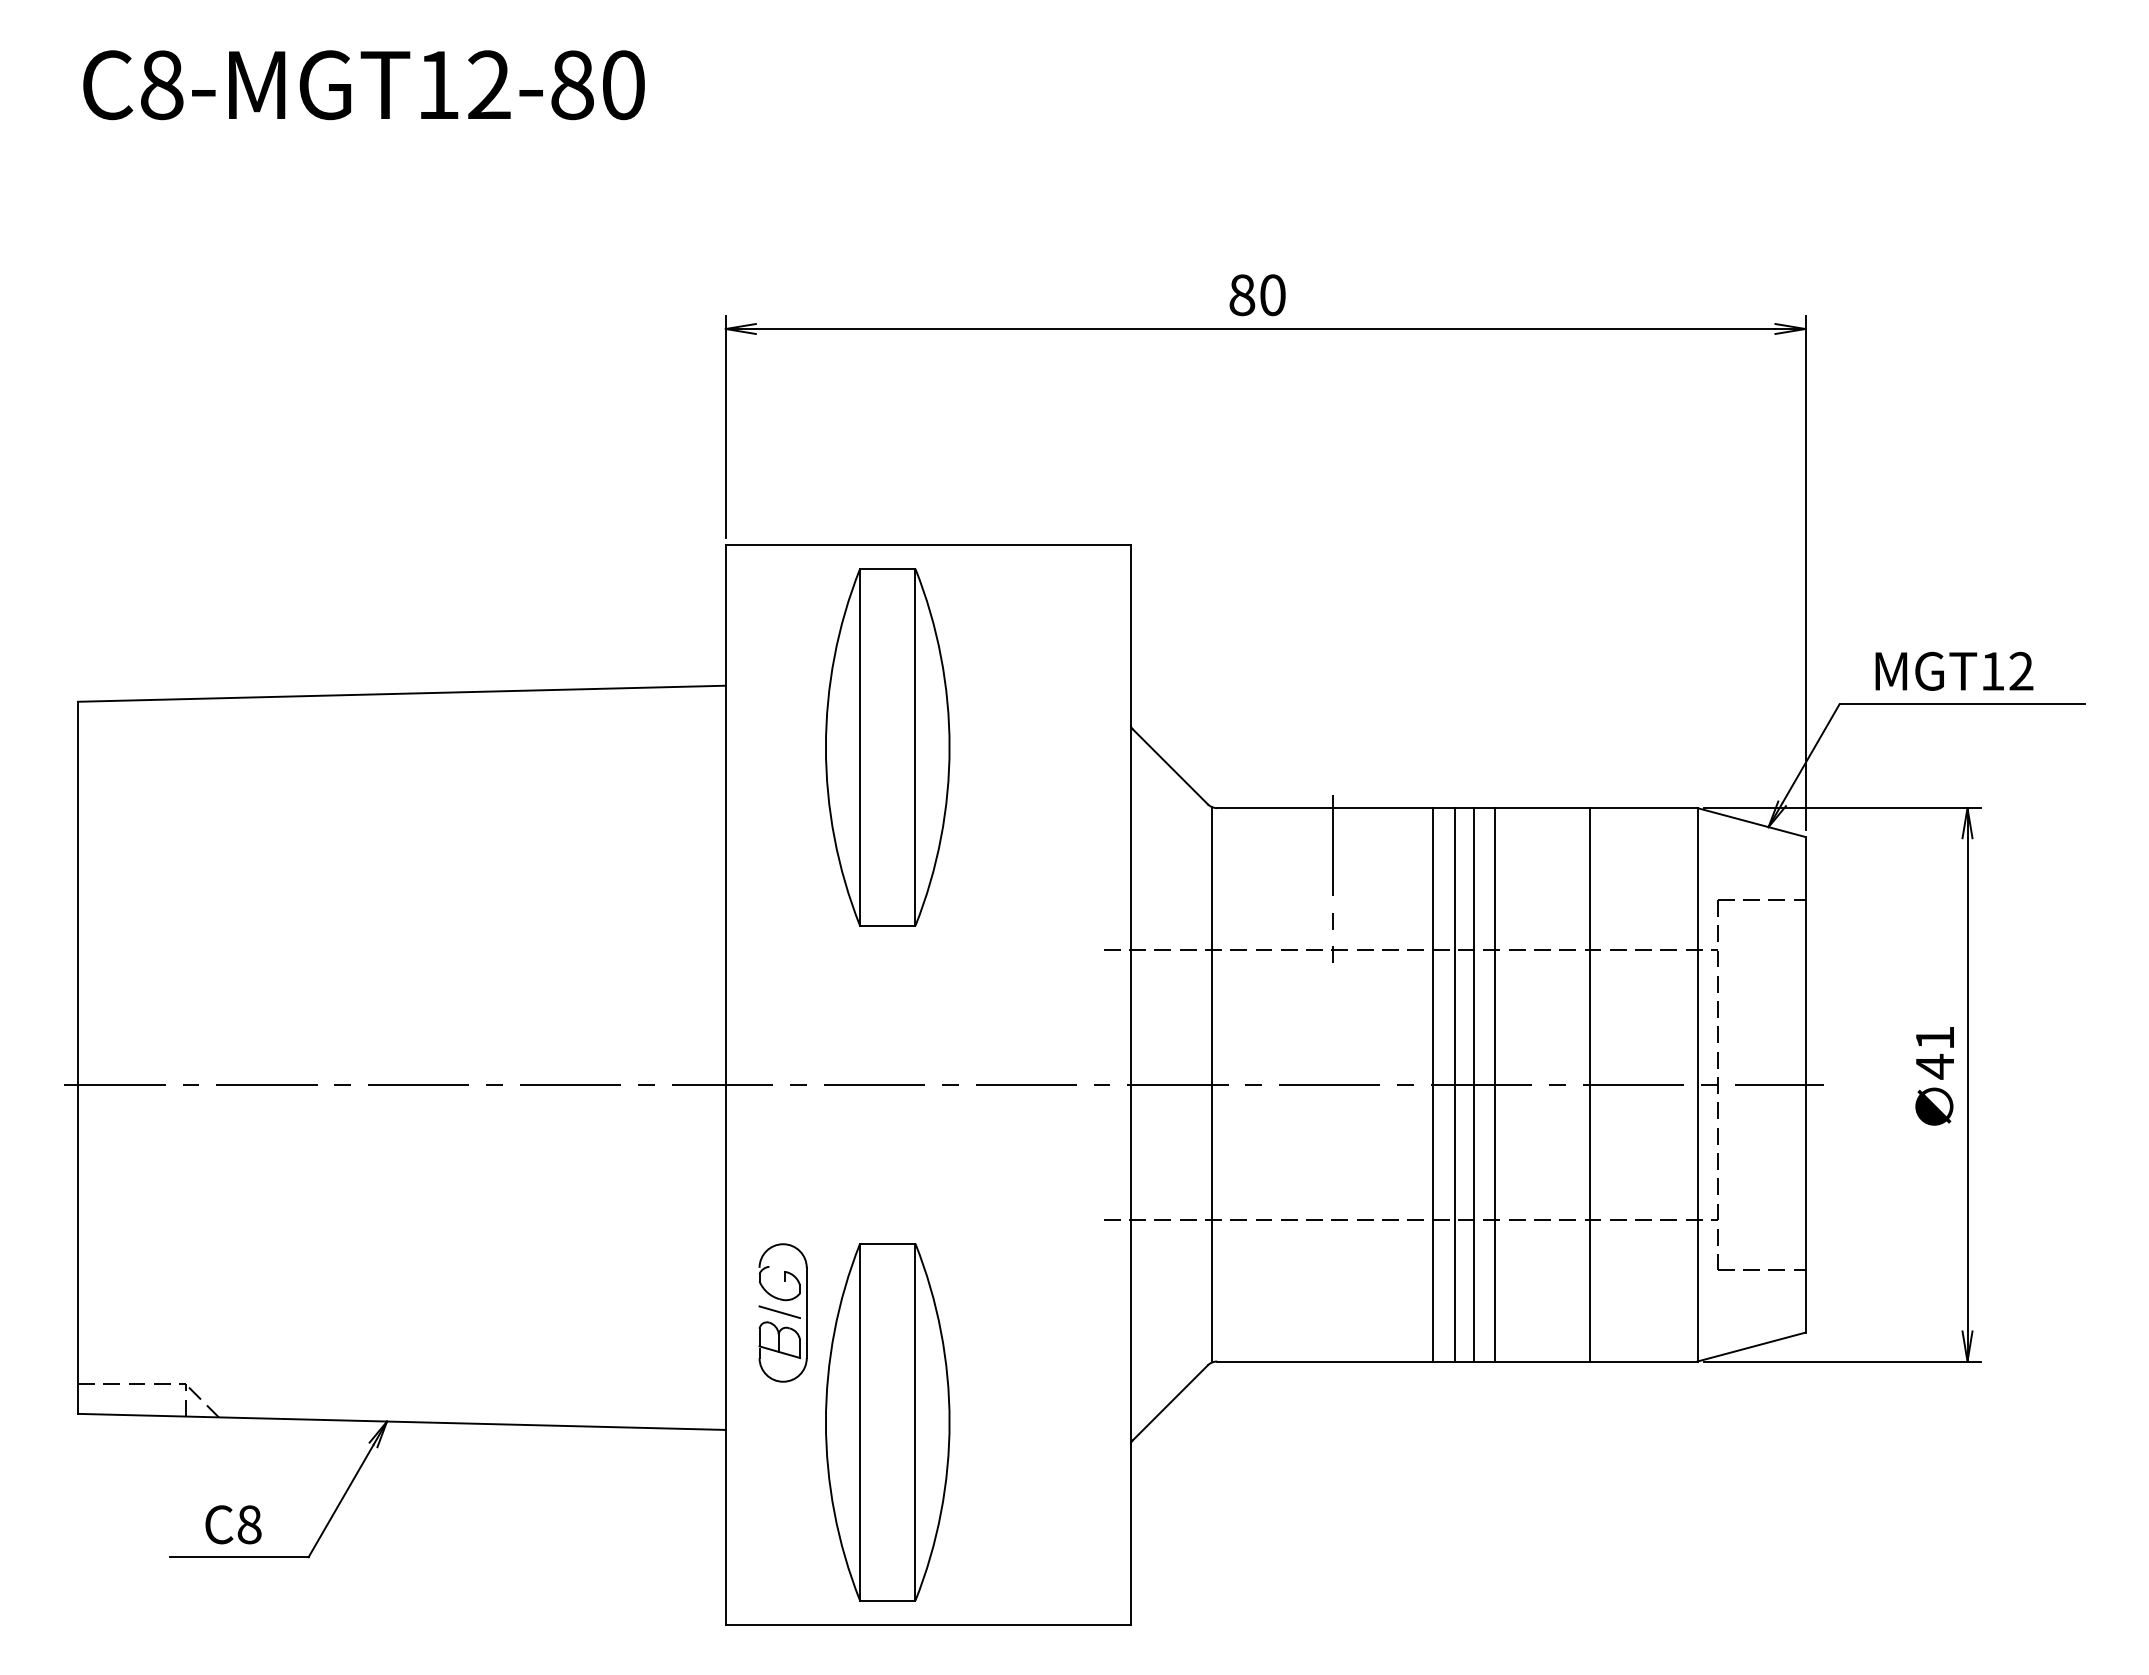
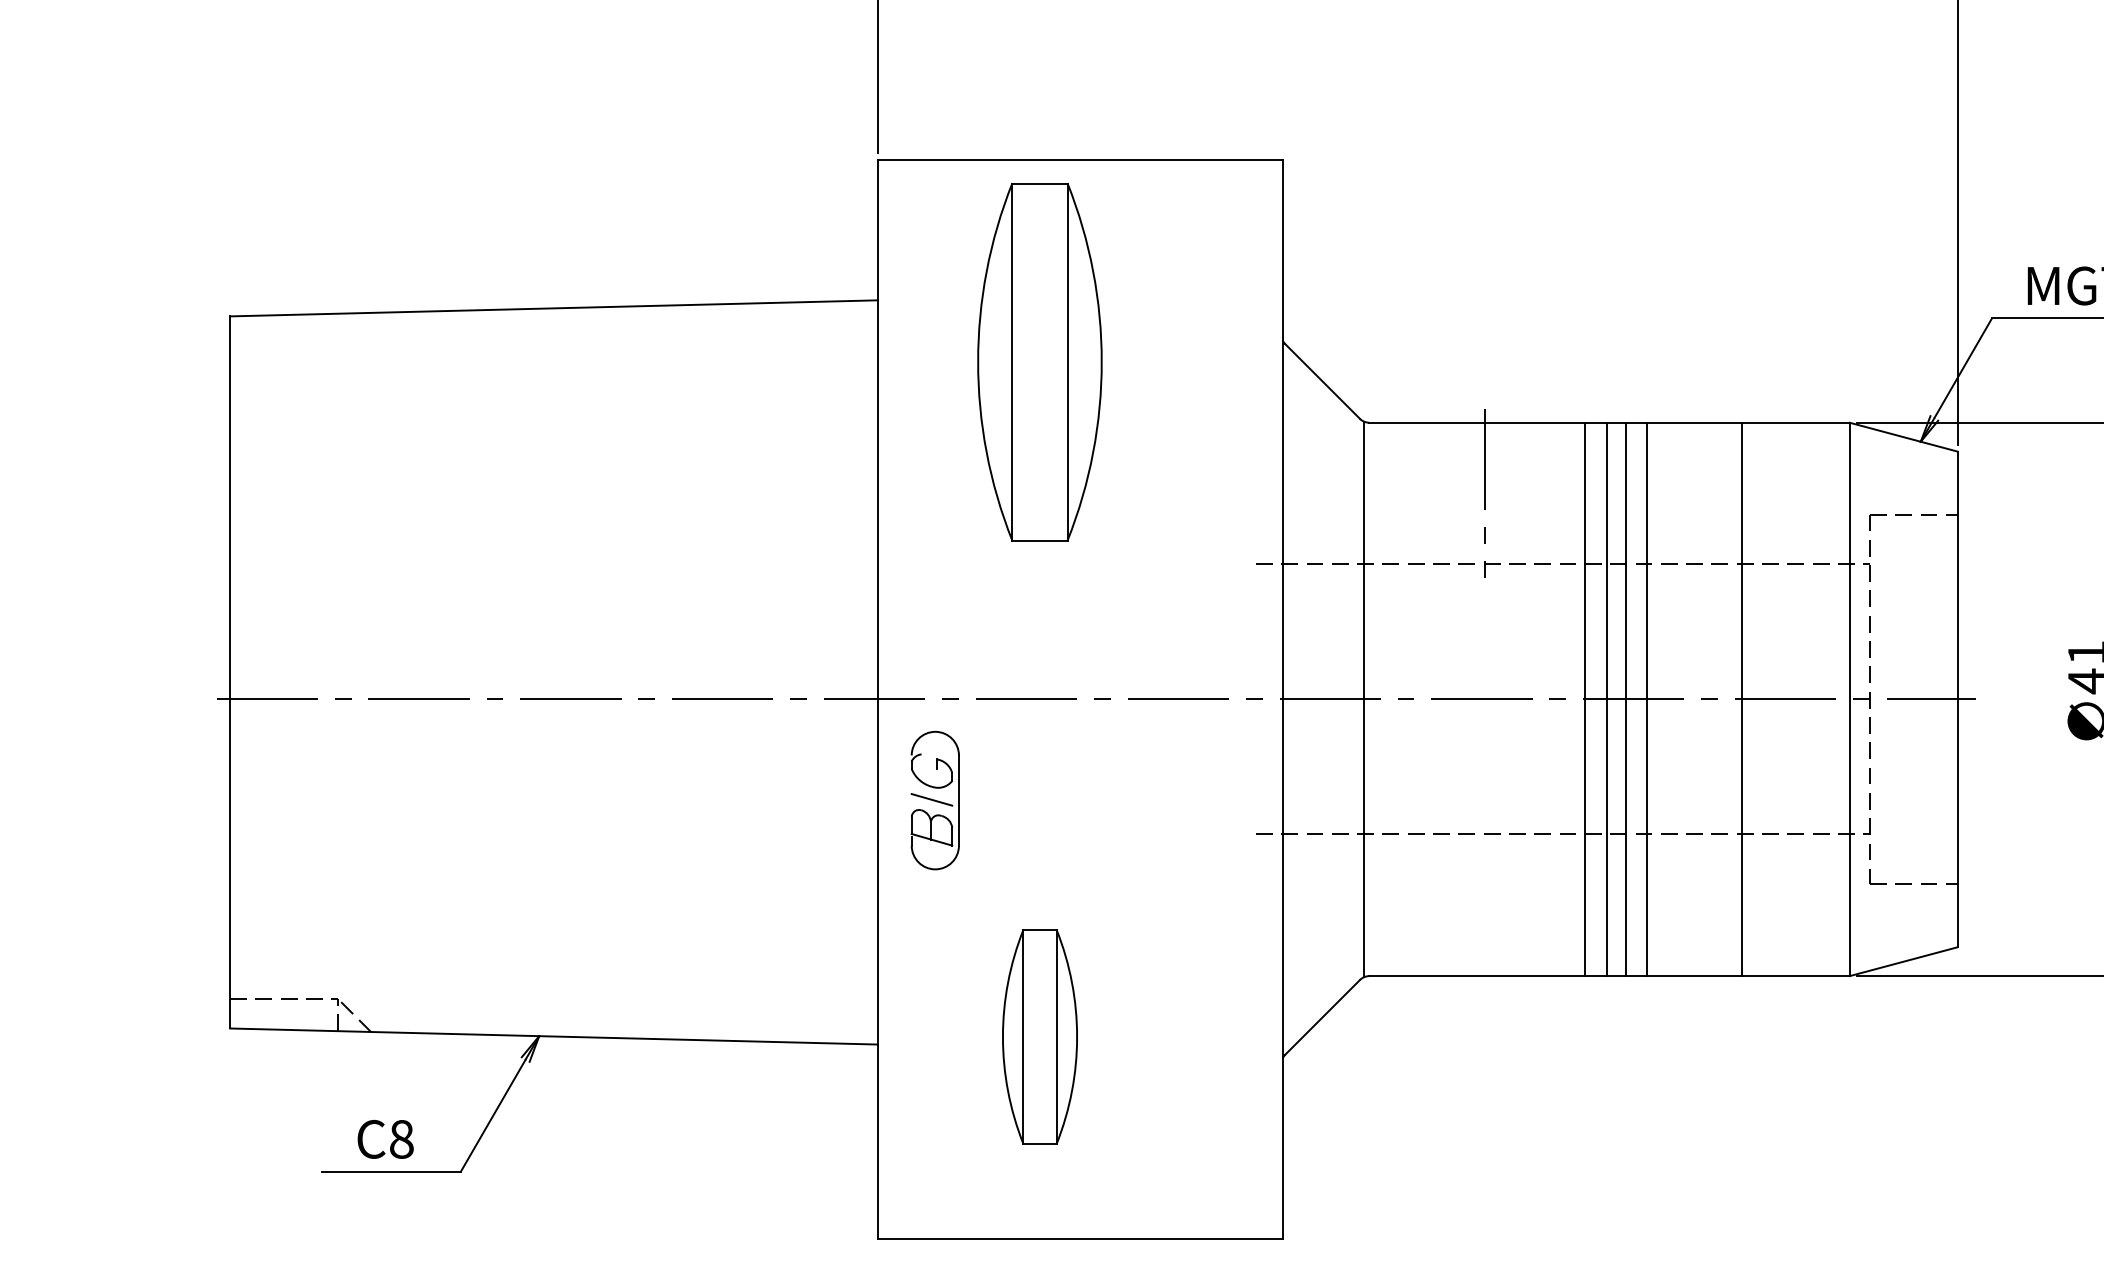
part: (782, 1312) -> (934, 800), moved
part: (887, 1422) -> (1039, 1037), size x0.6

